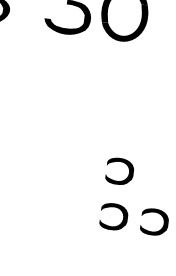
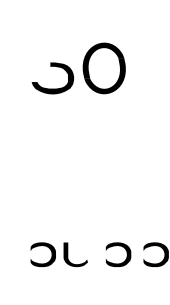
part: (128, 172) -> (126, 212), removed
fill: (33, 206) -> (43, 254), added
fill: (67, 210) -> (75, 254), added

